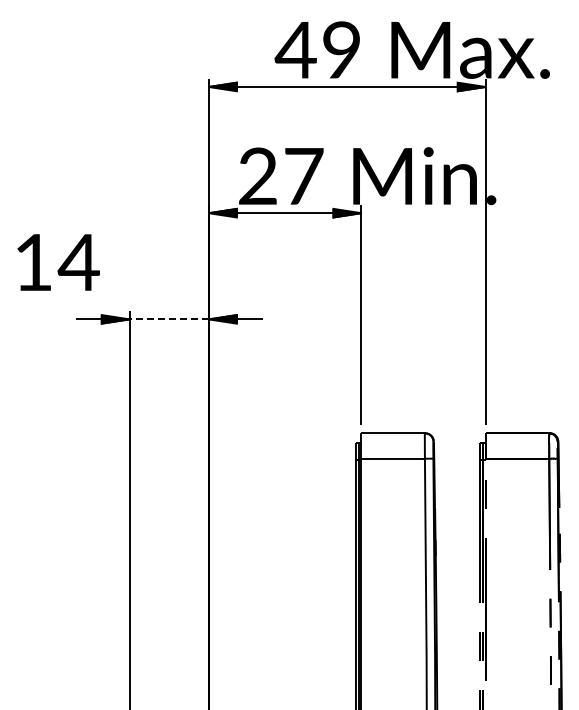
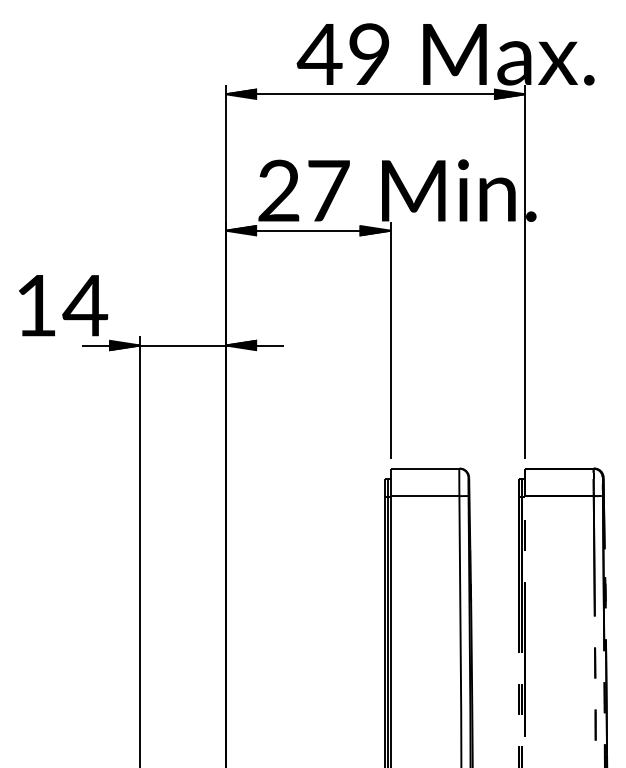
text: (58, 262) -> (63, 305), moved
line: (169, 319) -> (183, 345), dashed -> solid

